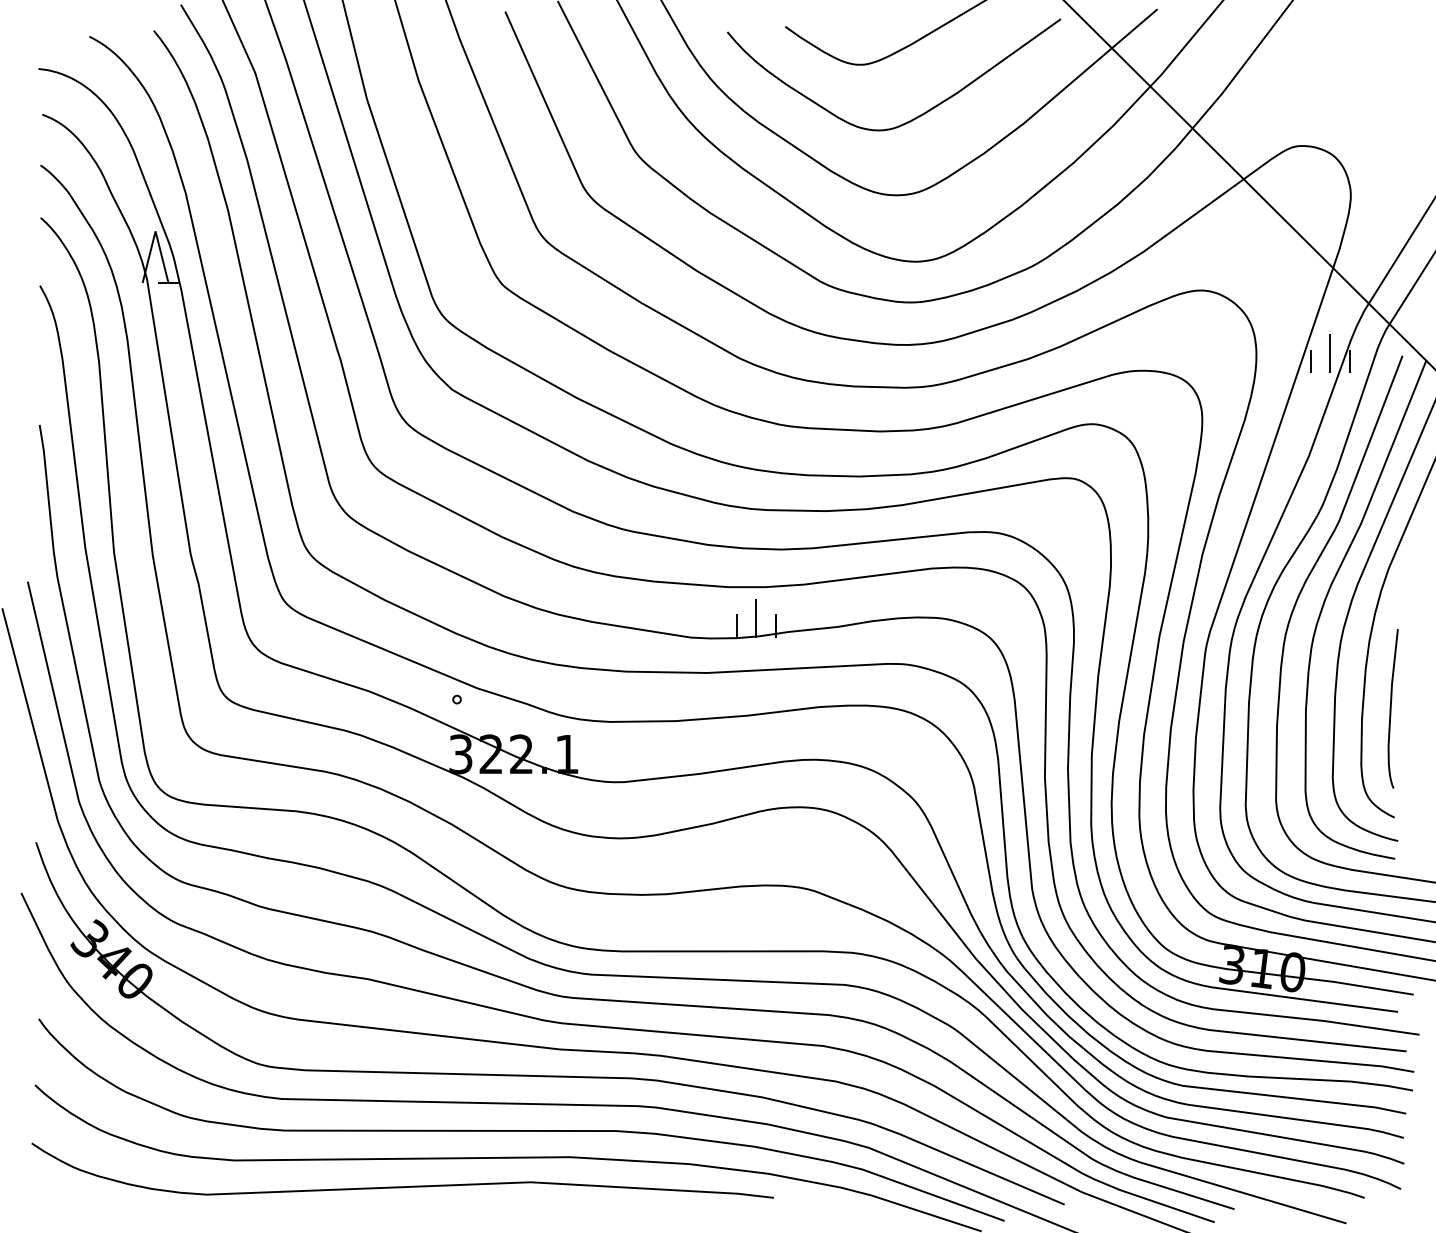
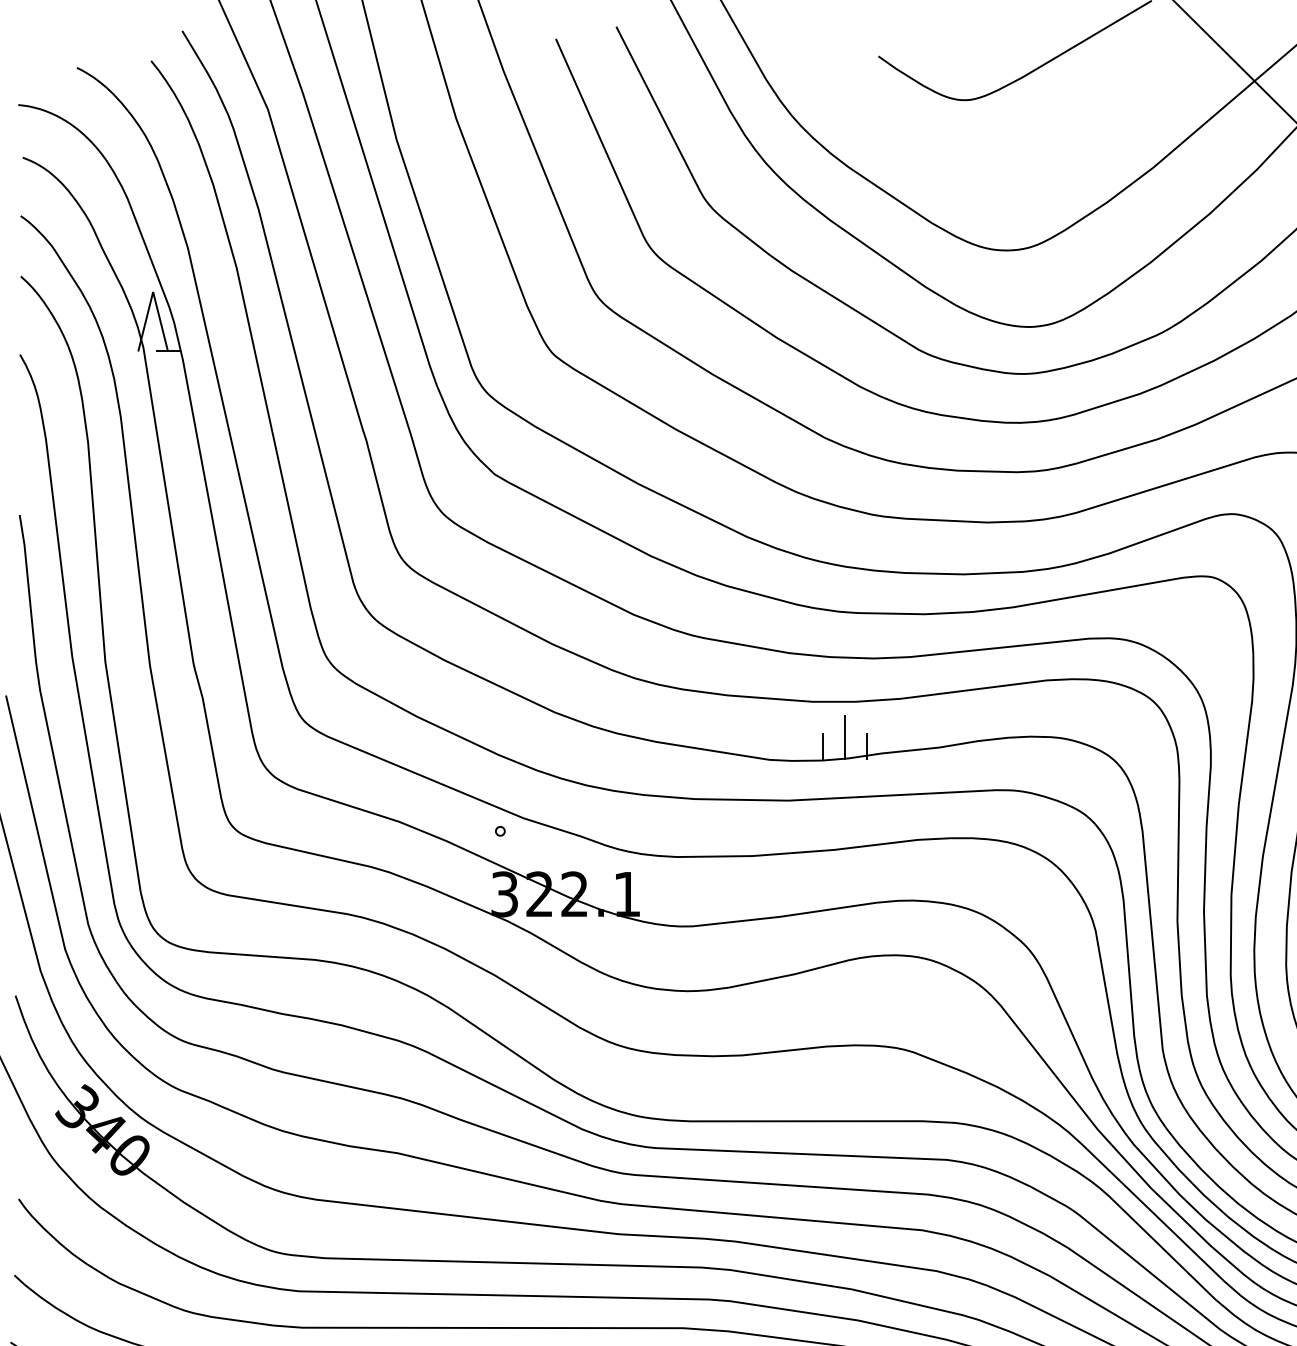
curve: (918, 115) -> (1031, 158), removed

